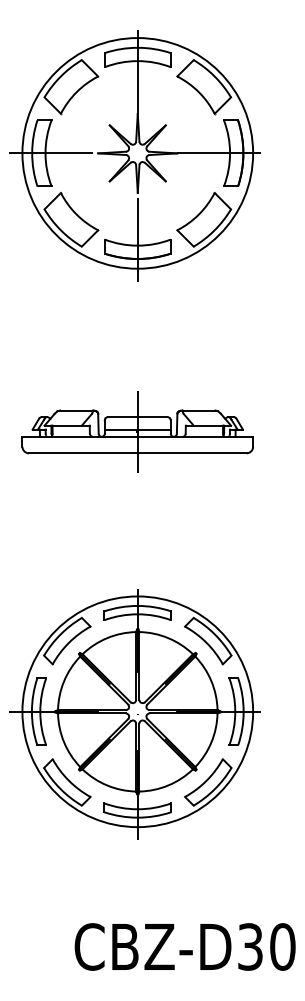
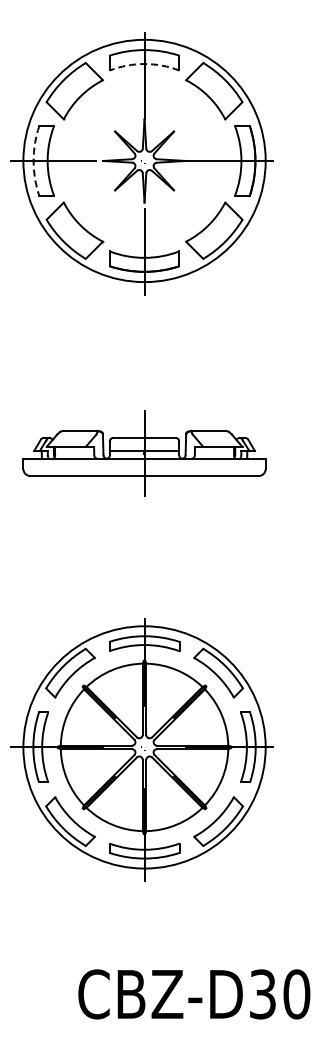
arc: (137, 61) -> (144, 64), solid -> dashed
arc: (32, 152) -> (33, 160), solid -> dashed

